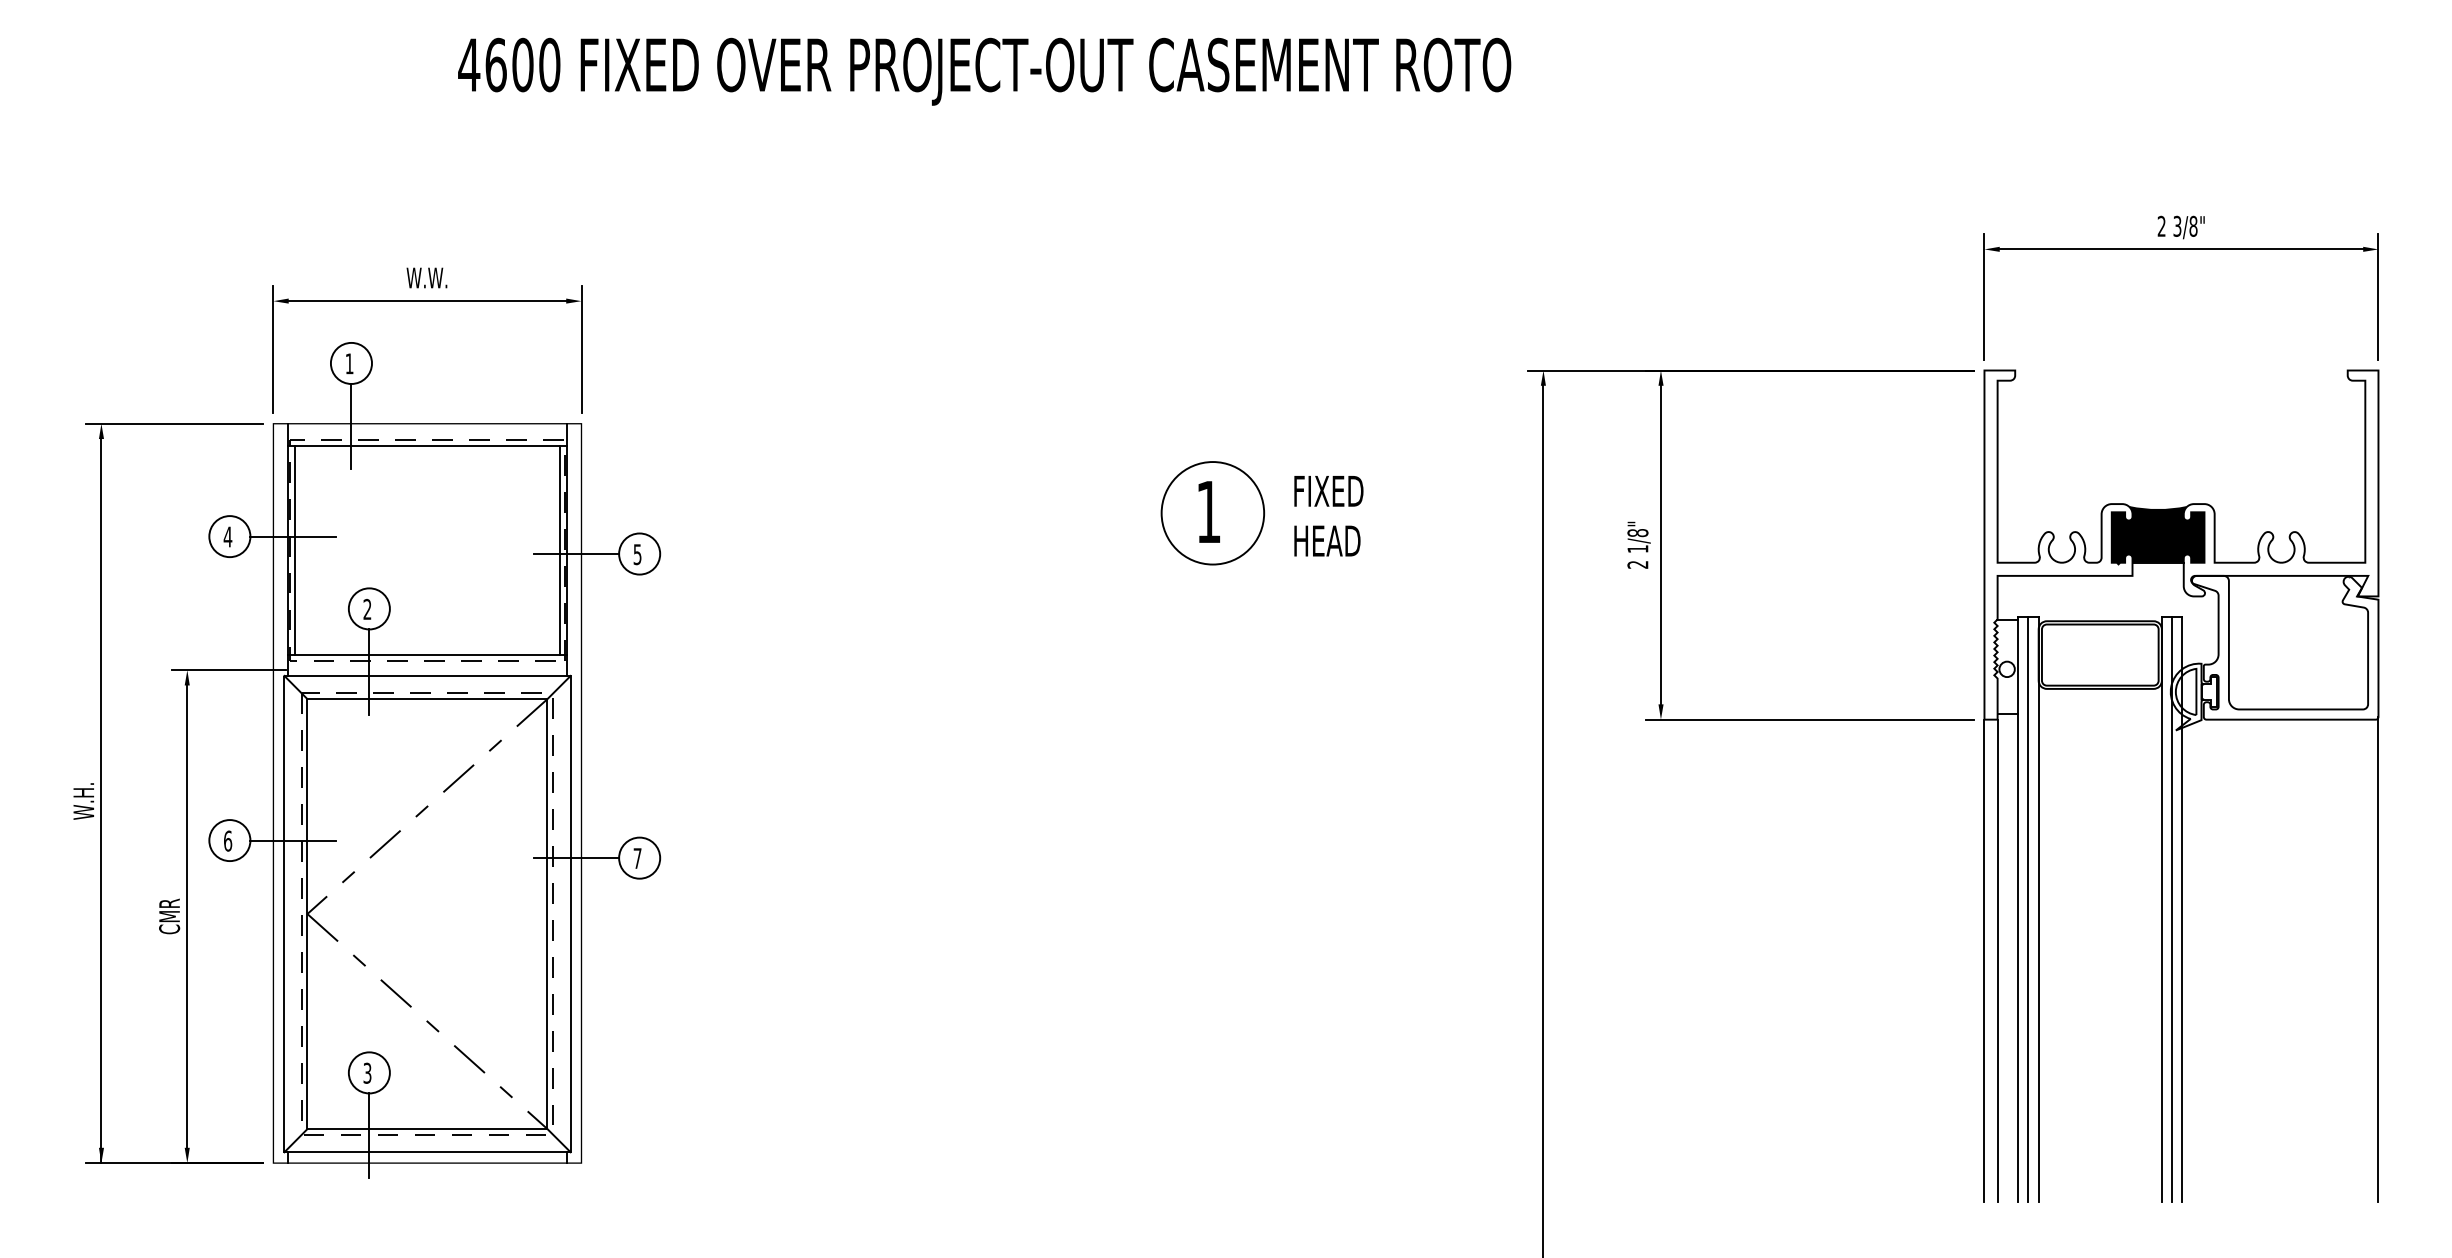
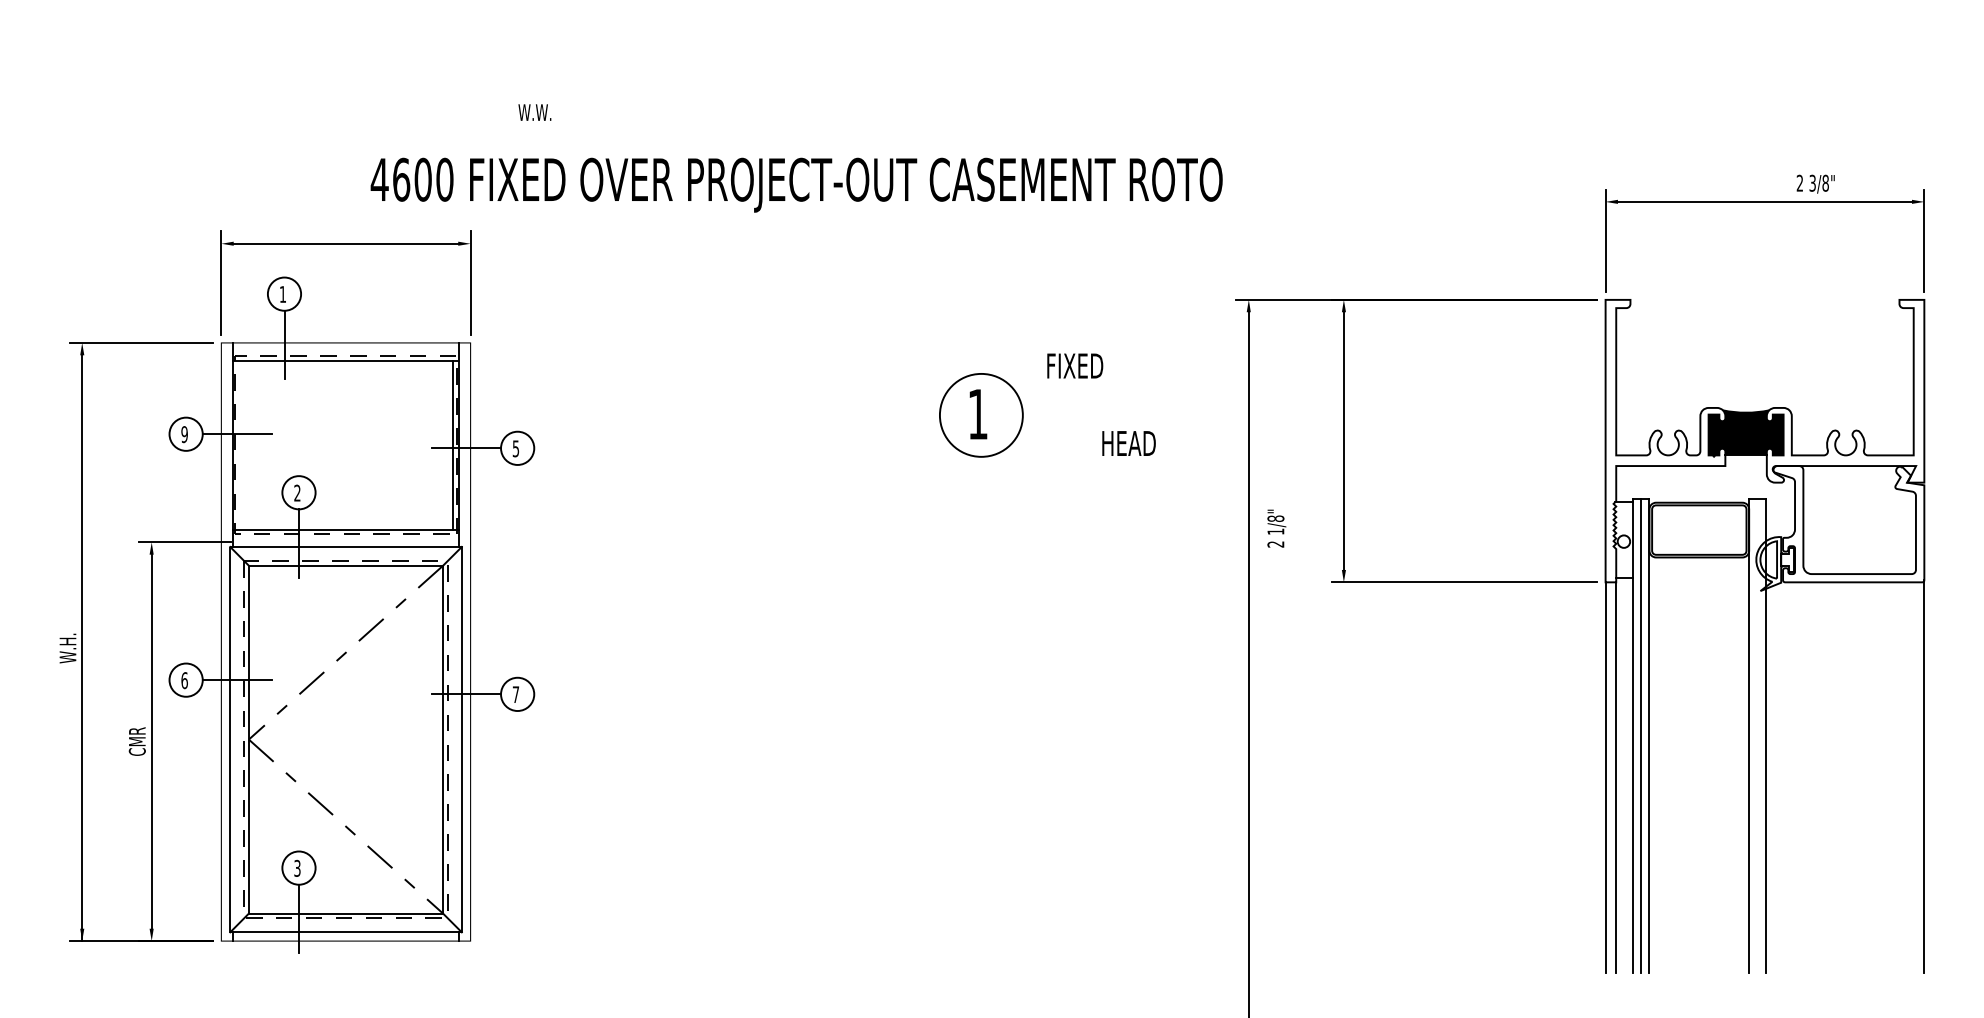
text: (984, 71) -> (796, 184), moved
text: (2180, 227) -> (1815, 184), moved
text: (426, 277) -> (534, 112), moved
text: (1328, 491) -> (1074, 366), moved
text: (227, 536) -> (184, 434), 4 -> 9
text: (1327, 540) -> (1129, 443), moved
text: (1638, 544) -> (1276, 528), moved
line: (295, 549) -> (239, 444), removed
line: (2172, 909) -> (1757, 735), removed

